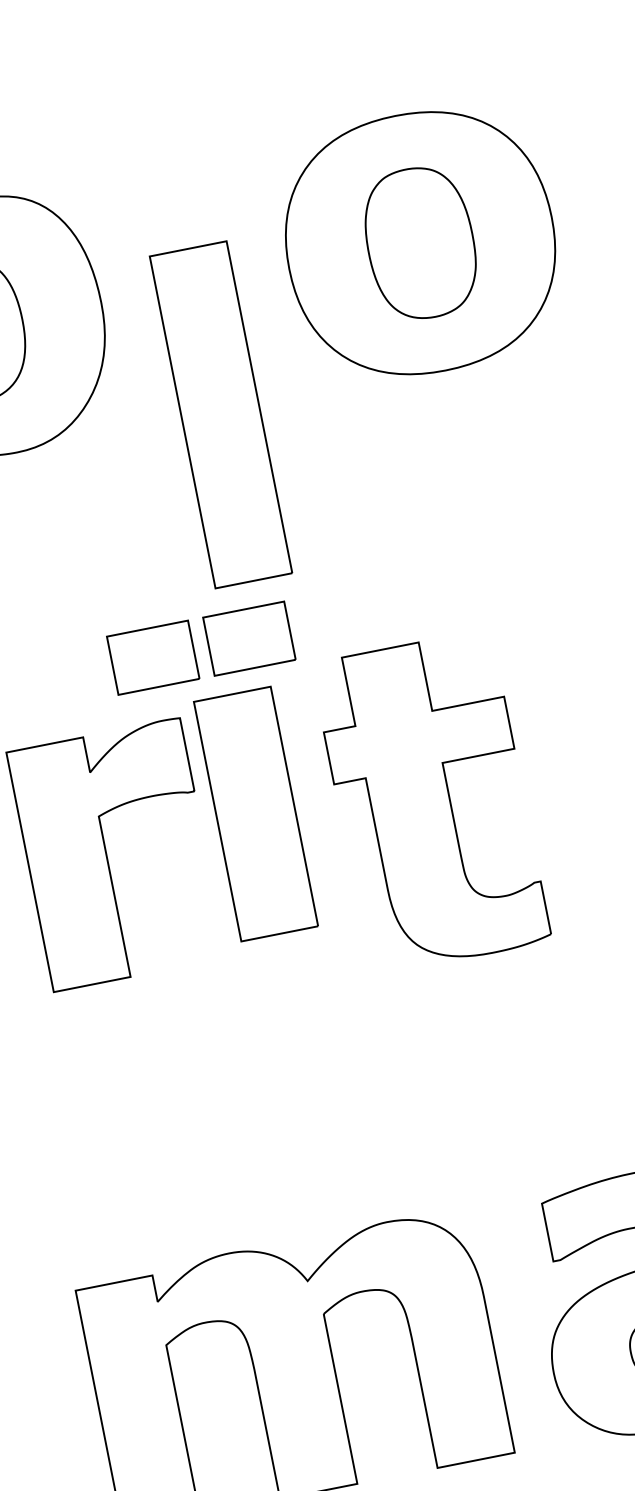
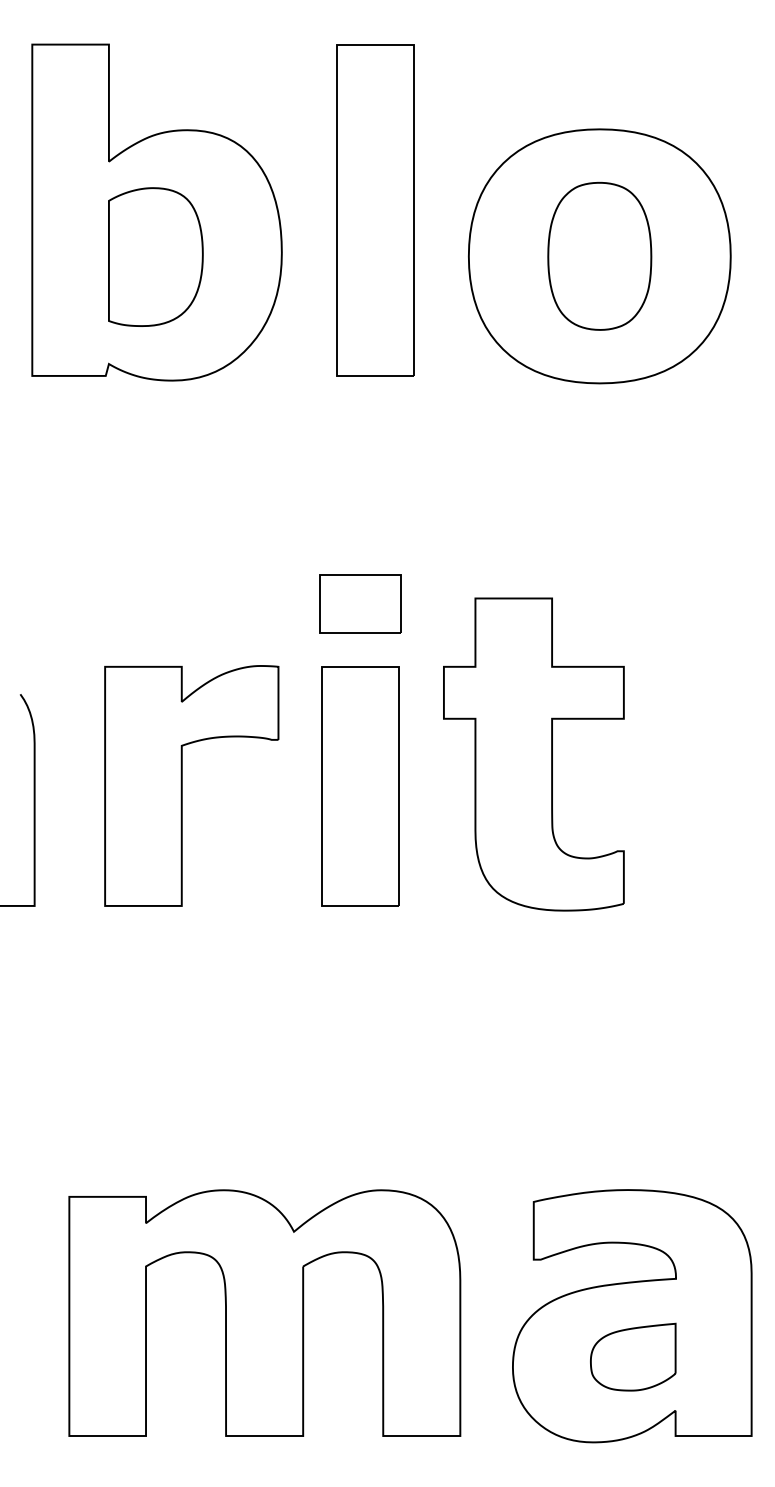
part: (221, 415) -> (375, 210), moved
part: (153, 657) -> (264, 603), removed
part: (431, 802) -> (533, 754), moved
part: (256, 814) -> (360, 786), moved

